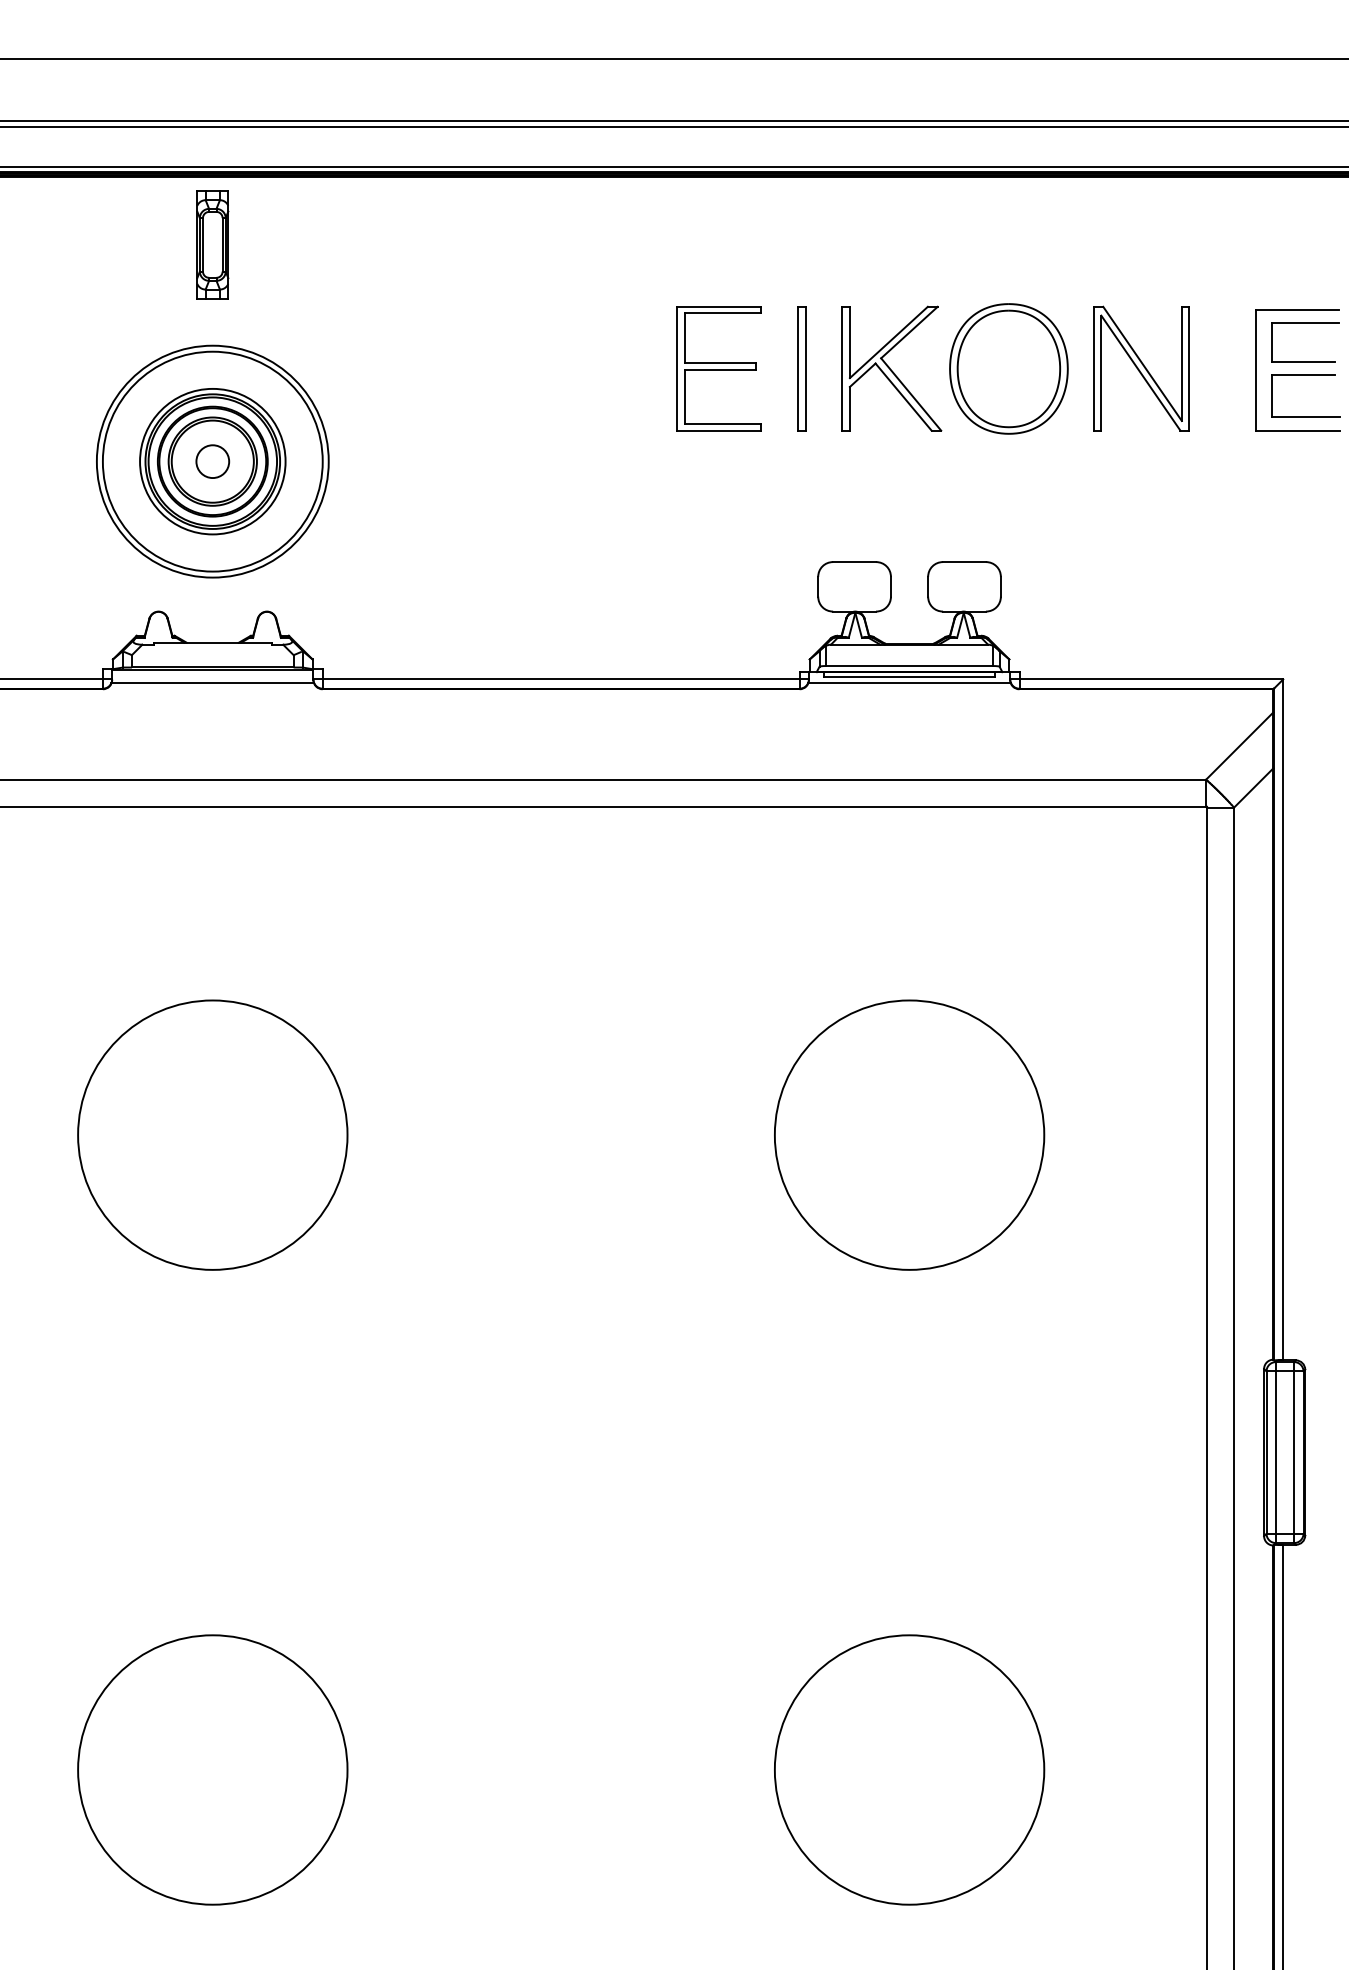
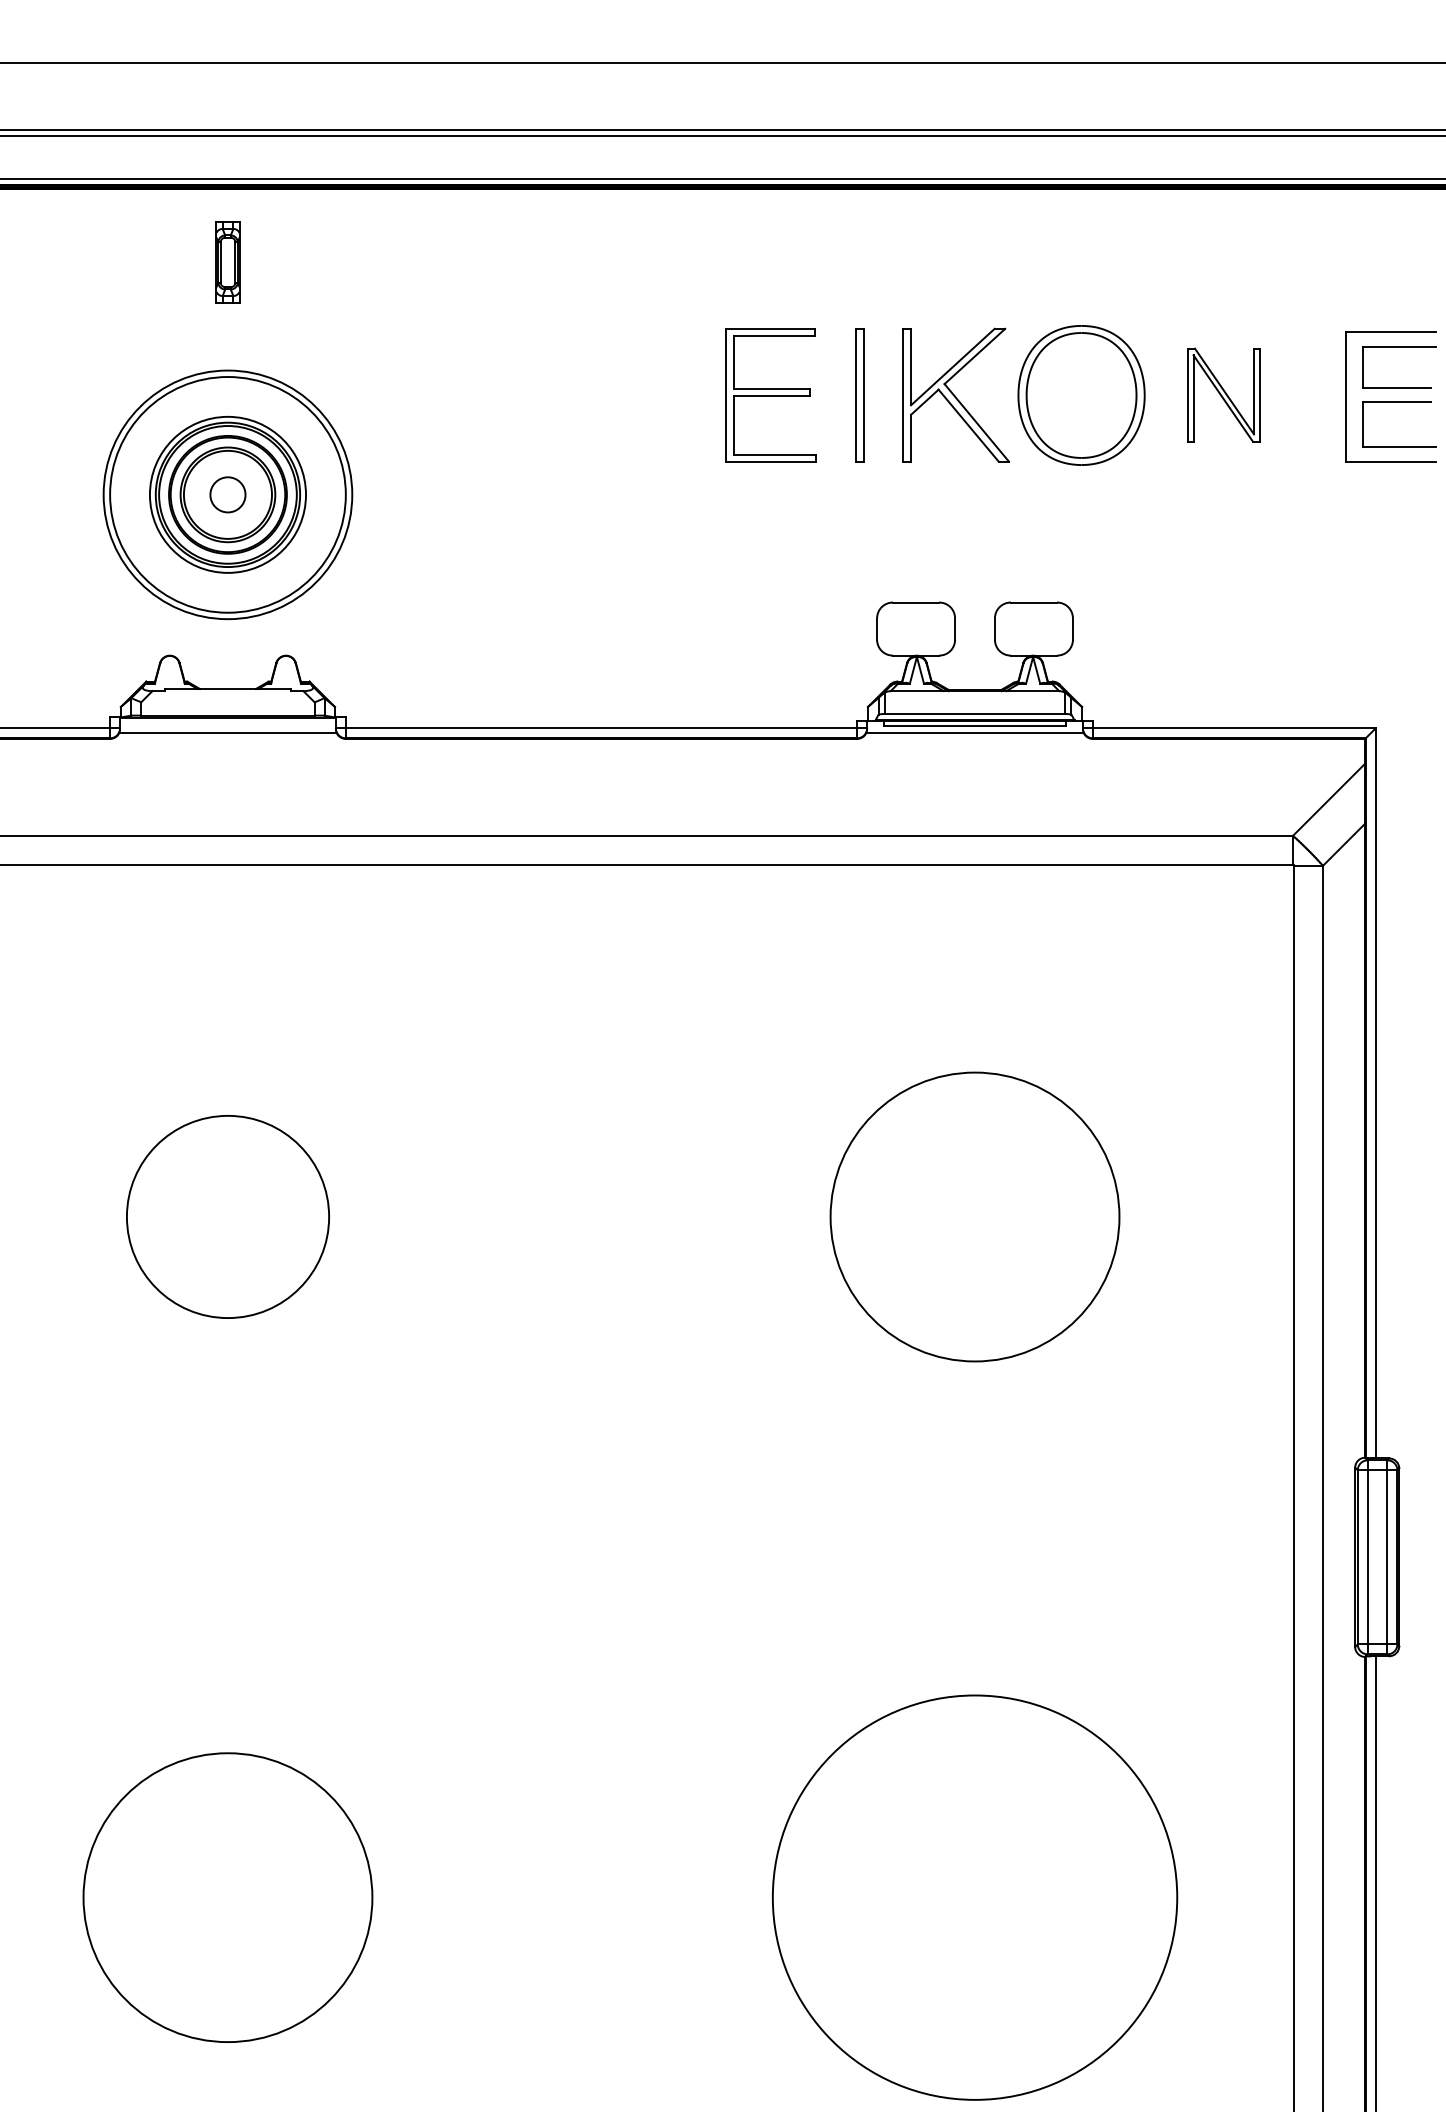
part: (212, 244) -> (227, 262), size x0.7
part: (1141, 368) -> (1223, 394), size x0.7
circle: (212, 1134) -> (227, 1216), size x0.7
circle: (909, 1769) -> (974, 1897), size x1.4

